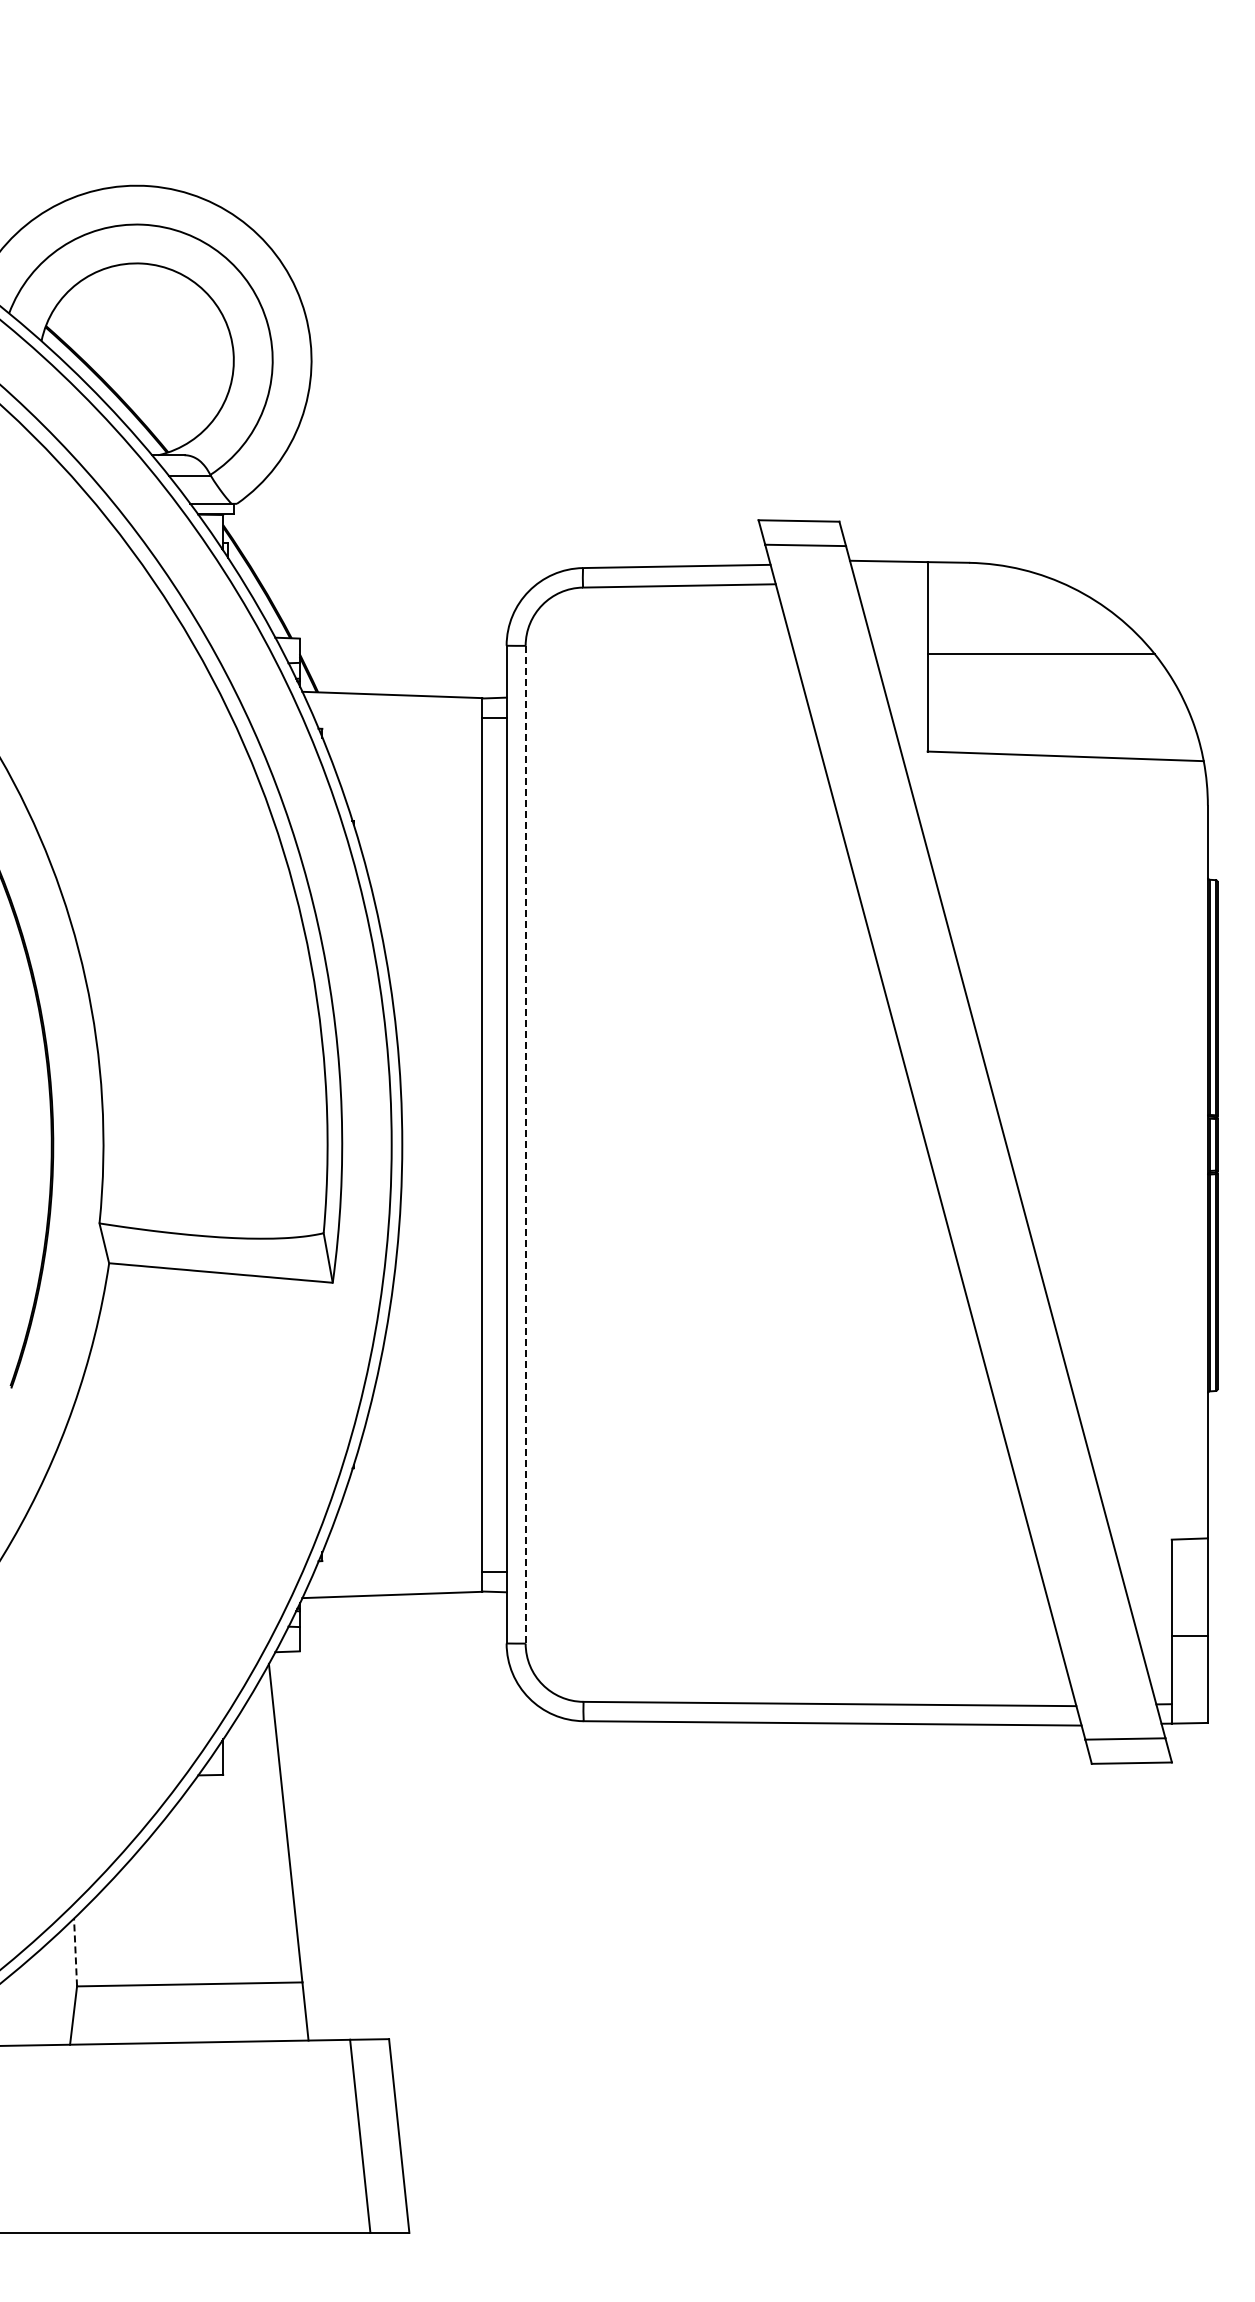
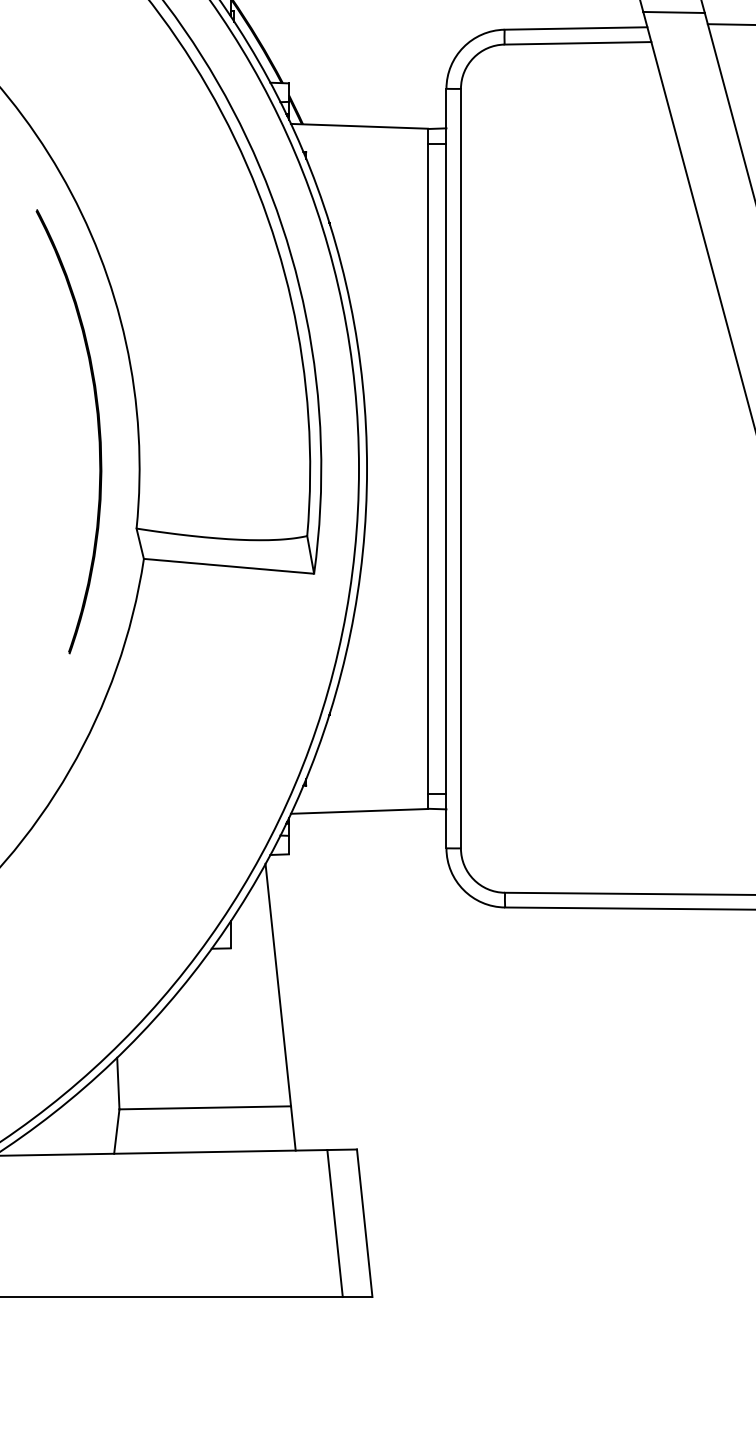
line: (525, 1144) -> (460, 468), dashed -> solid
line: (75, 1952) -> (118, 1083), dashed -> solid

